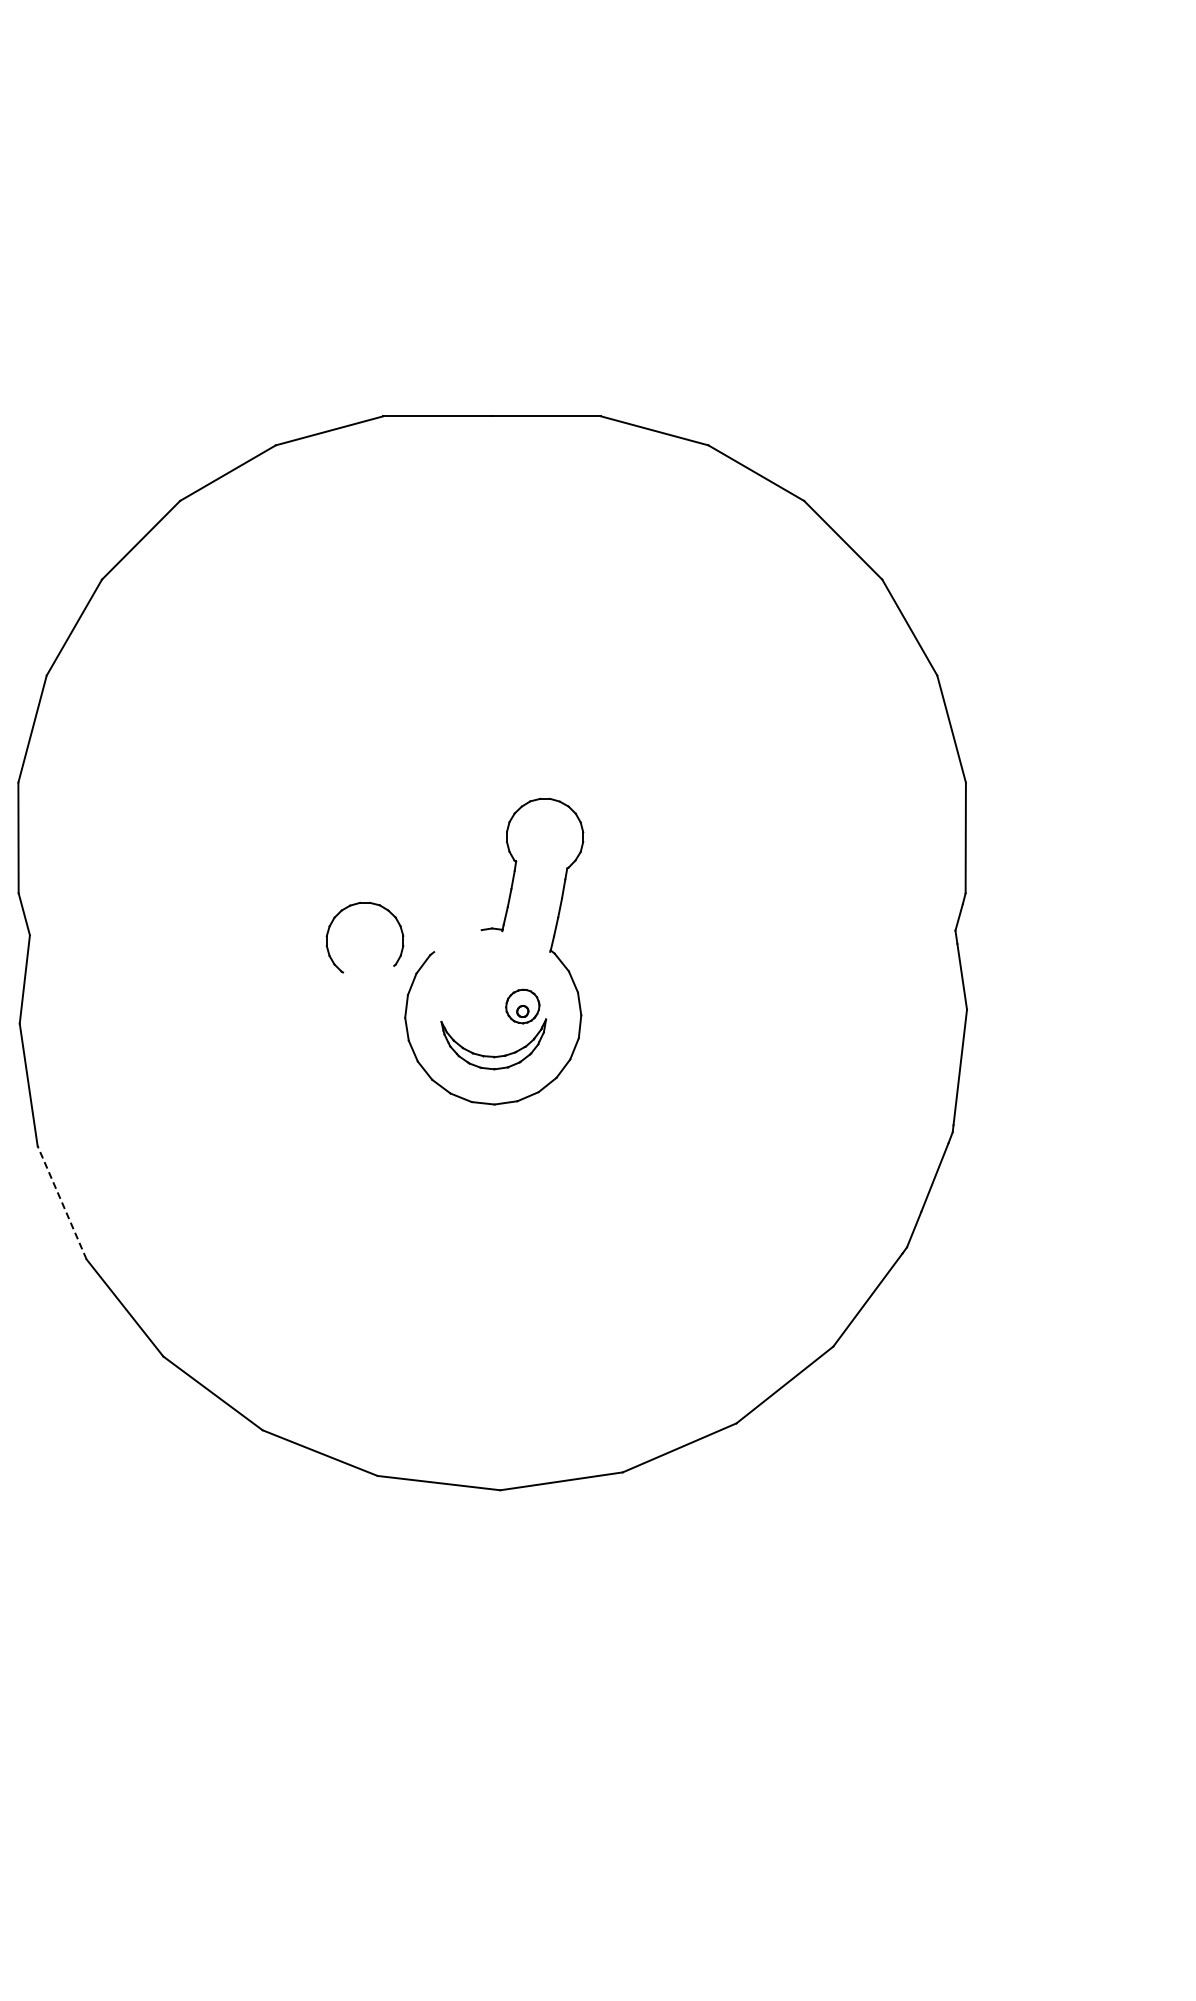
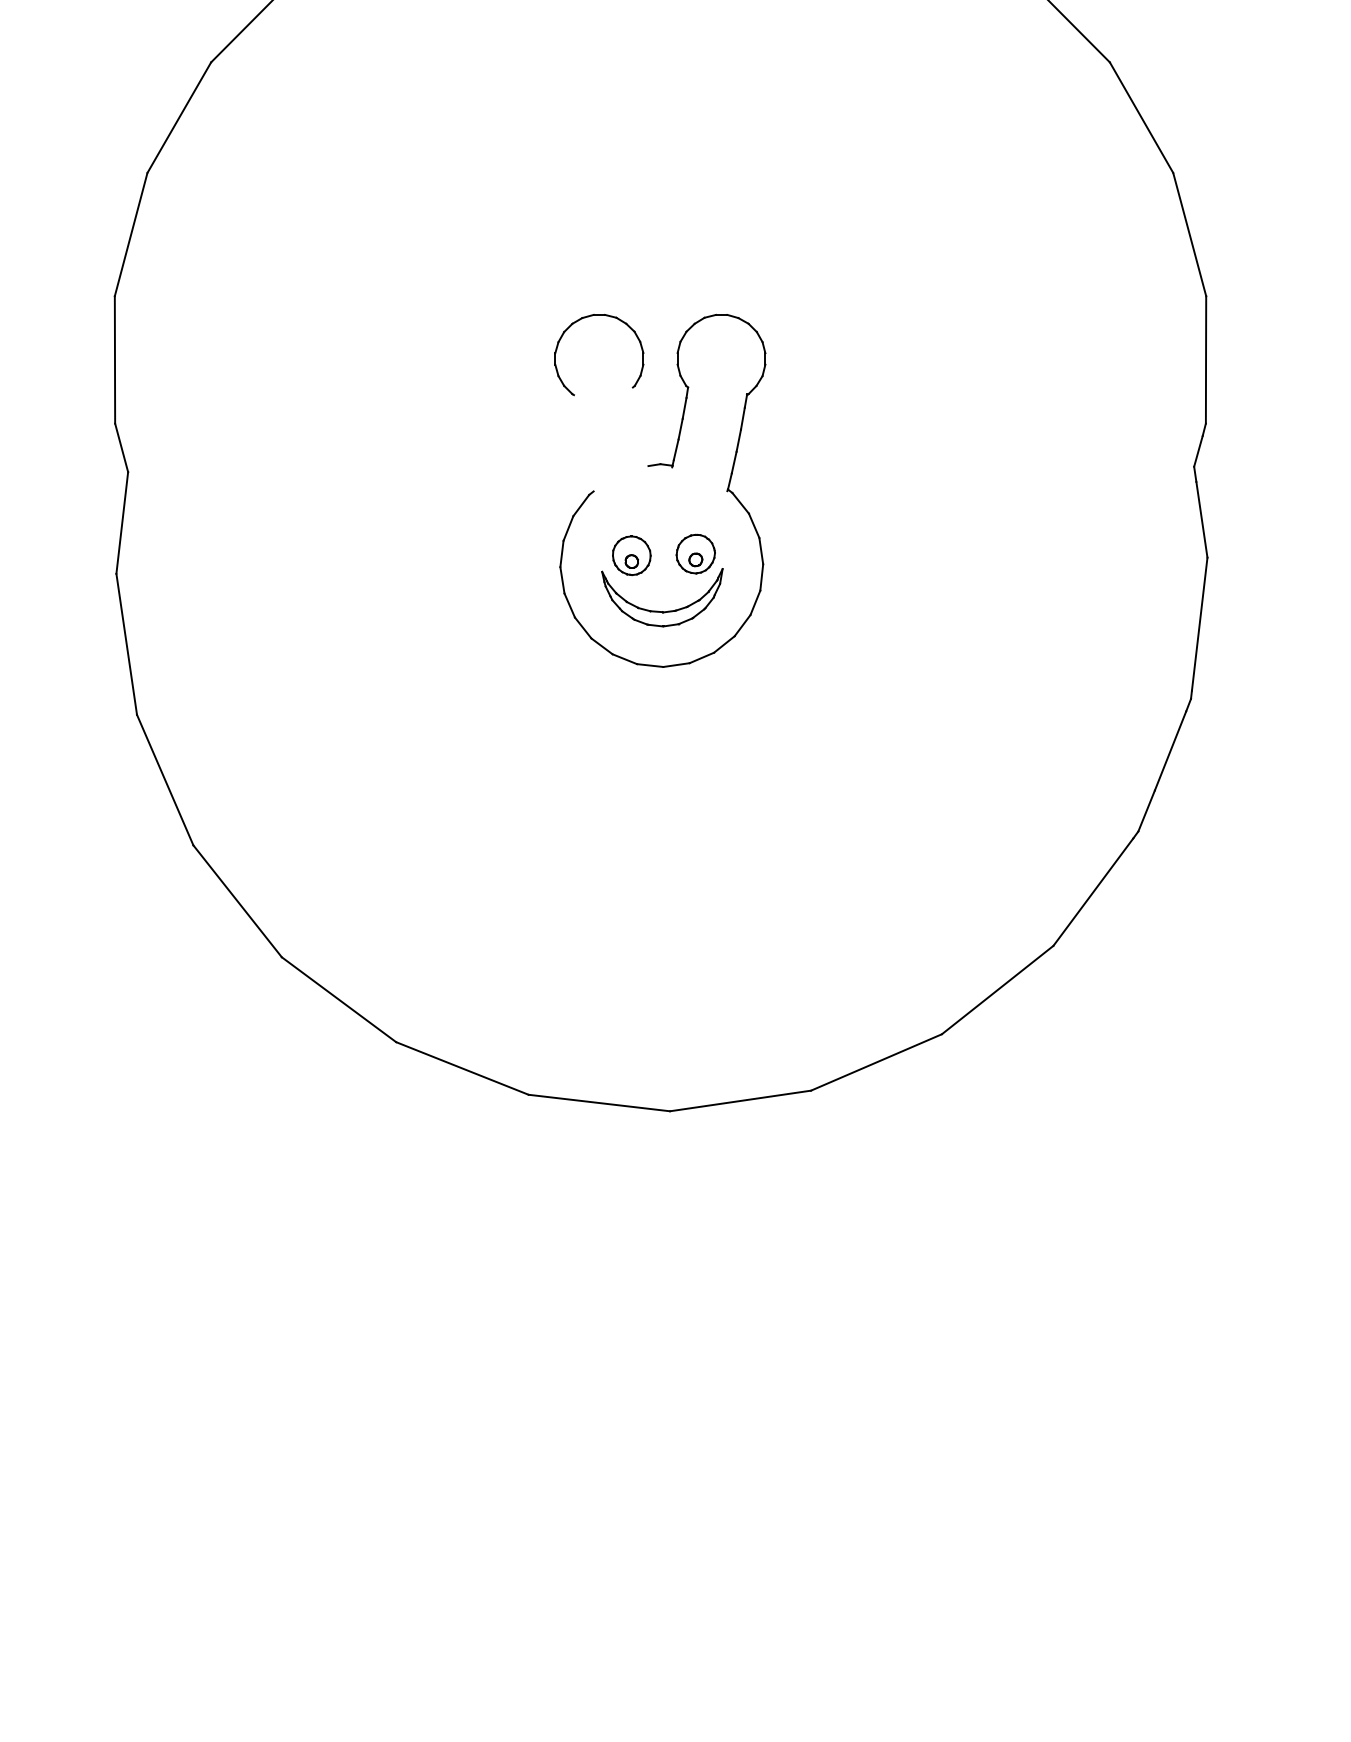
part: (355, 905) -> (588, 317), moved
part: (466, 1007) -> (630, 555), added
line: (62, 1202) -> (165, 779), dashed -> solid

